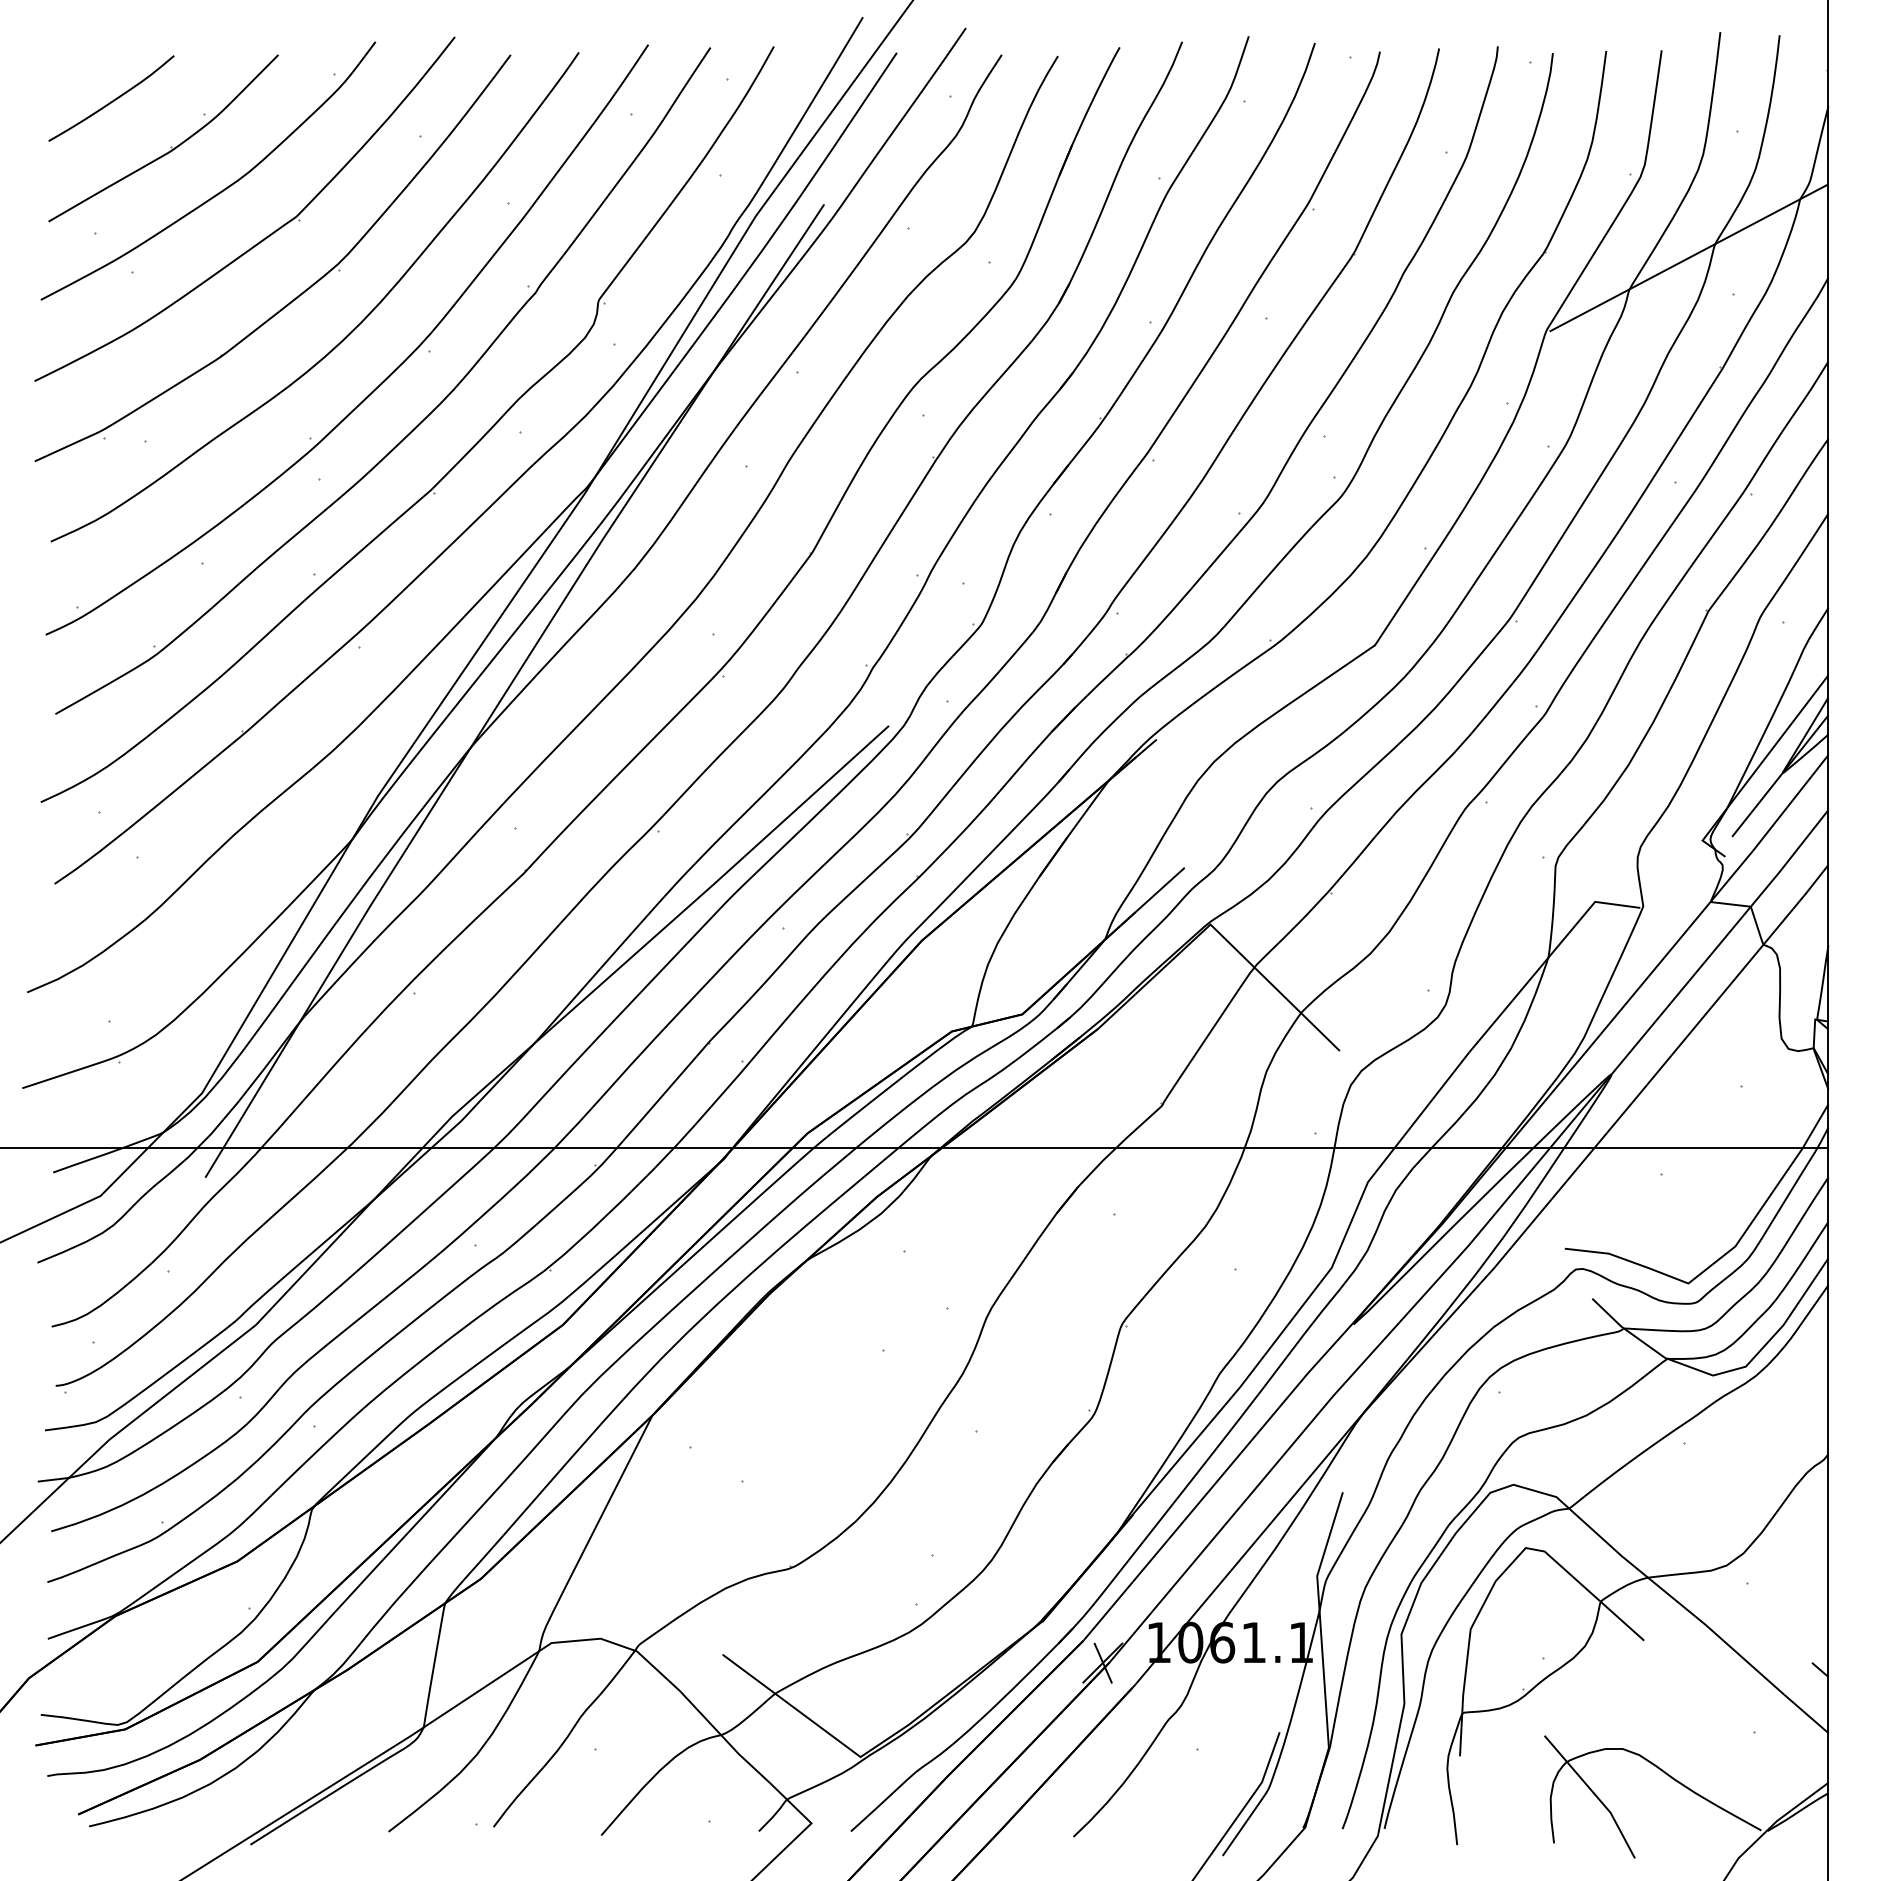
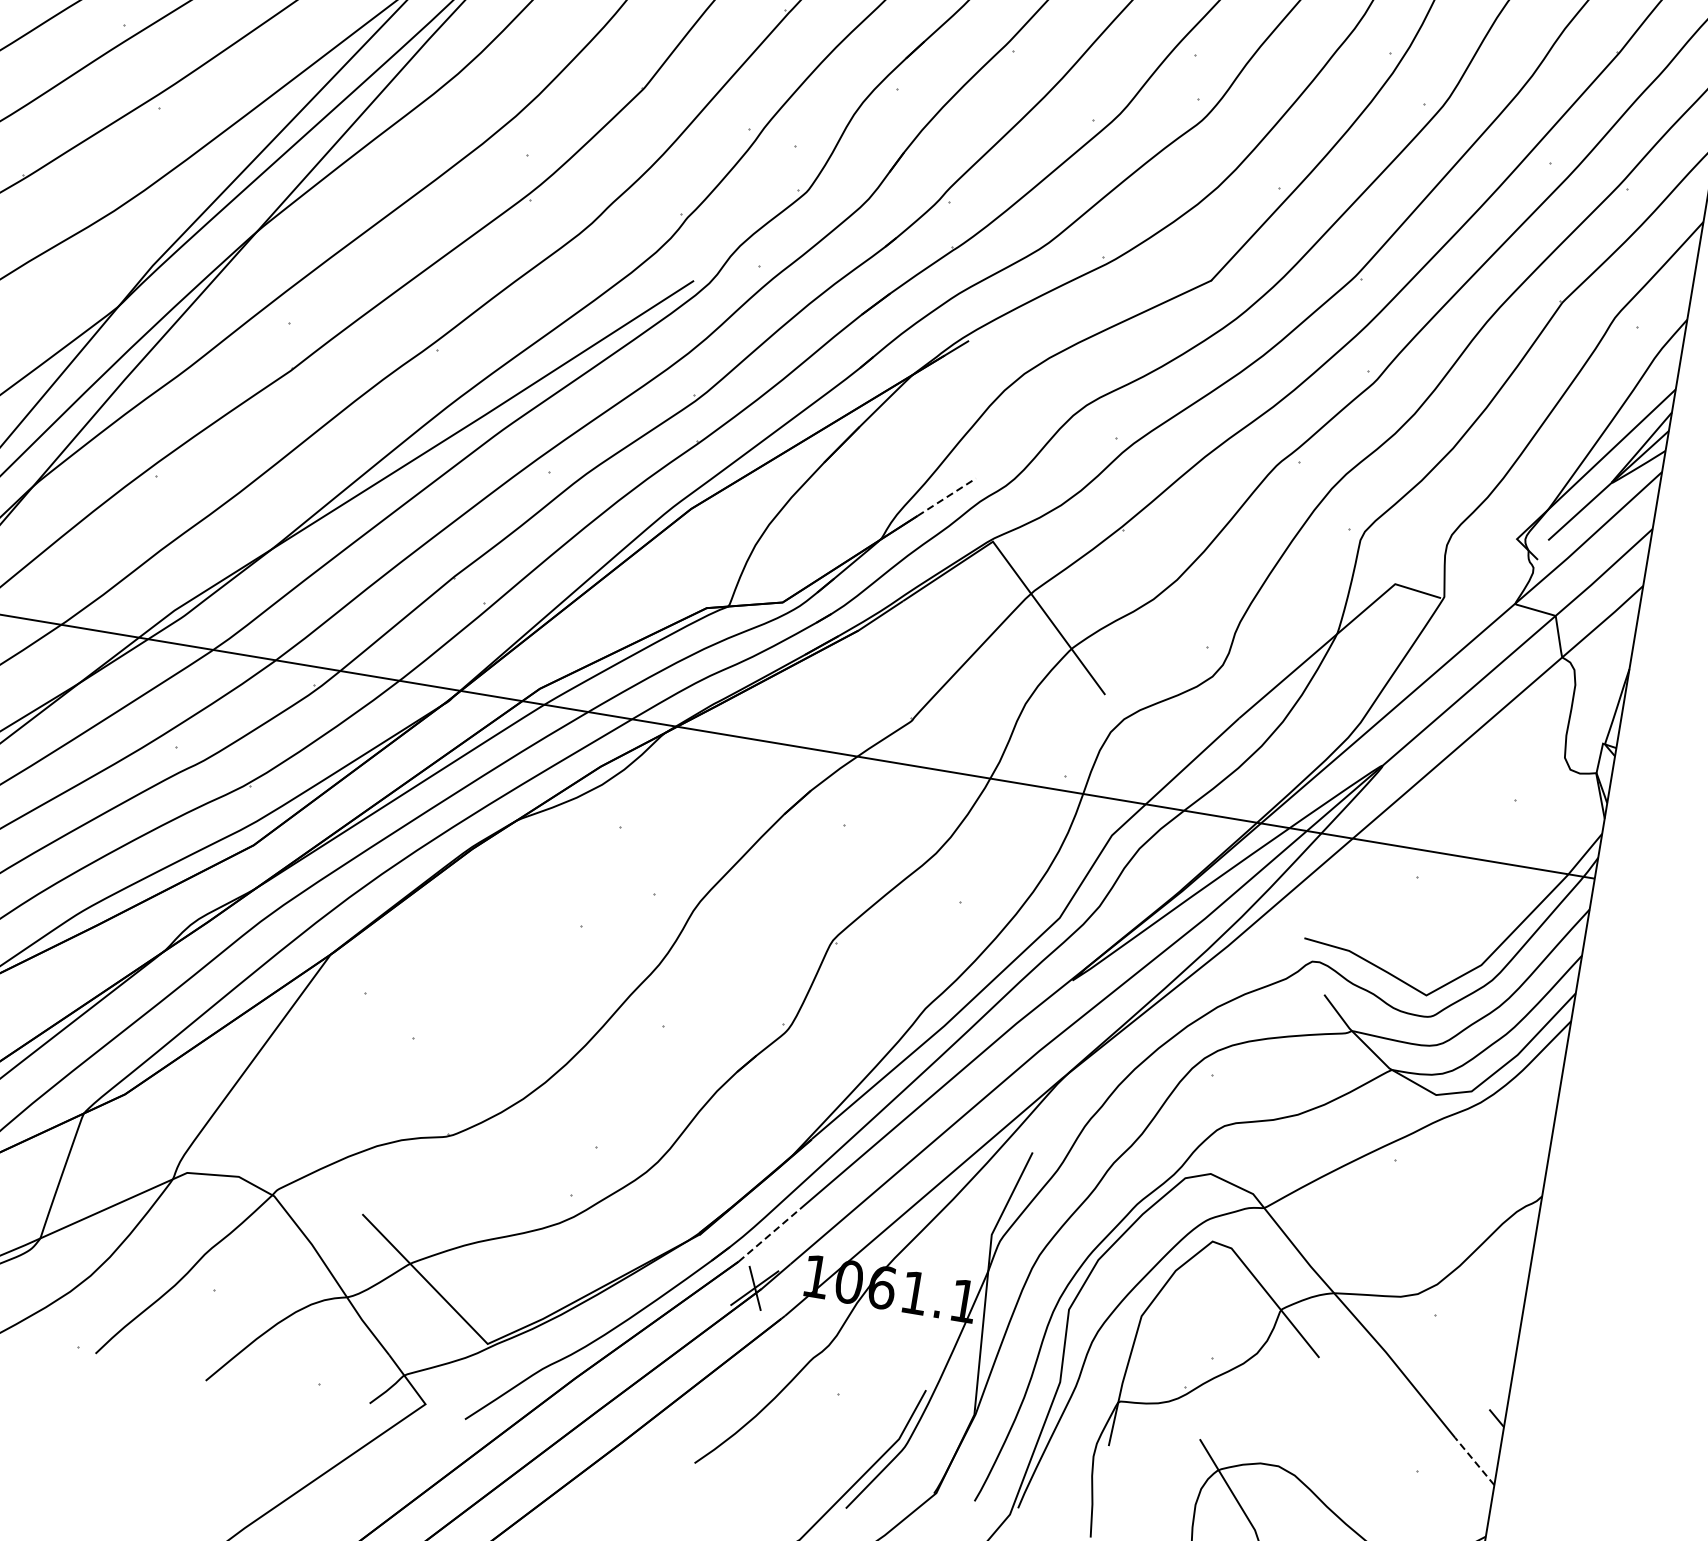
line: (1160, 889) -> (947, 496), solid -> dashed
line: (1108, 1610) -> (769, 1234), solid -> dashed
line: (1805, 1713) -> (1473, 1460), solid -> dashed

